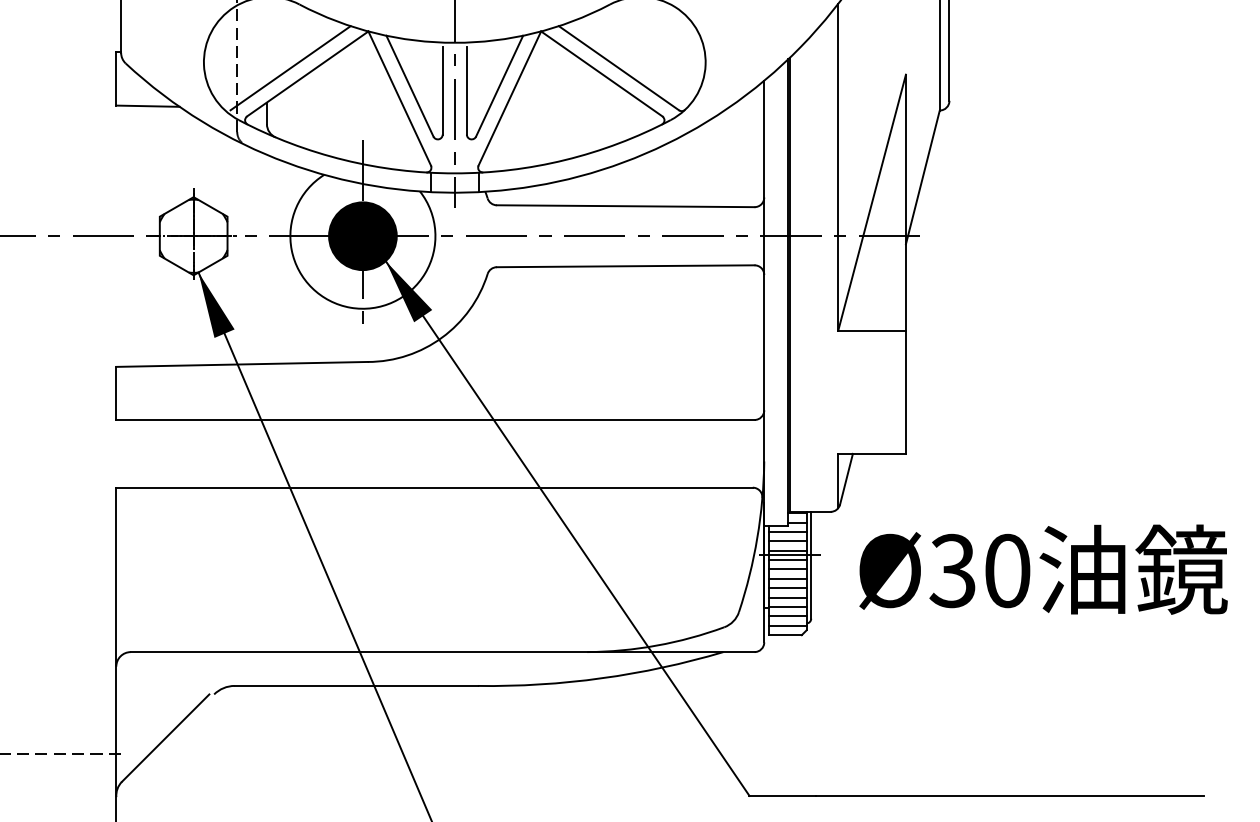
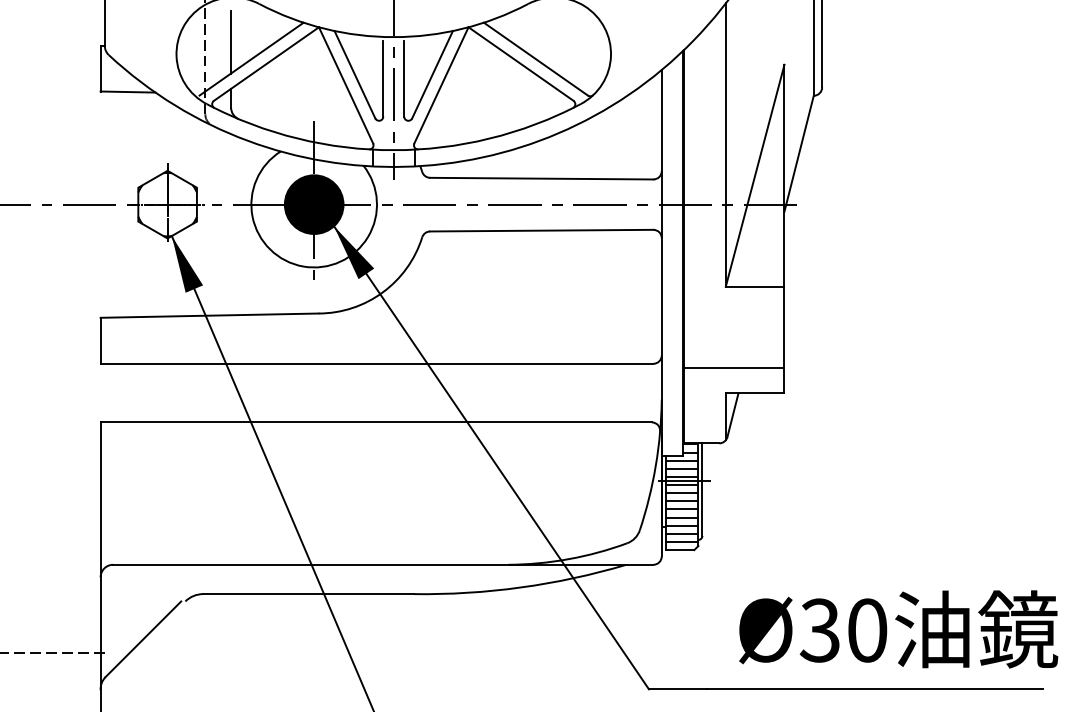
line: (267, 49) -> (231, 42), added
line: (847, 424) -> (733, 367), added
text: (1043, 569) -> (898, 629), moved

